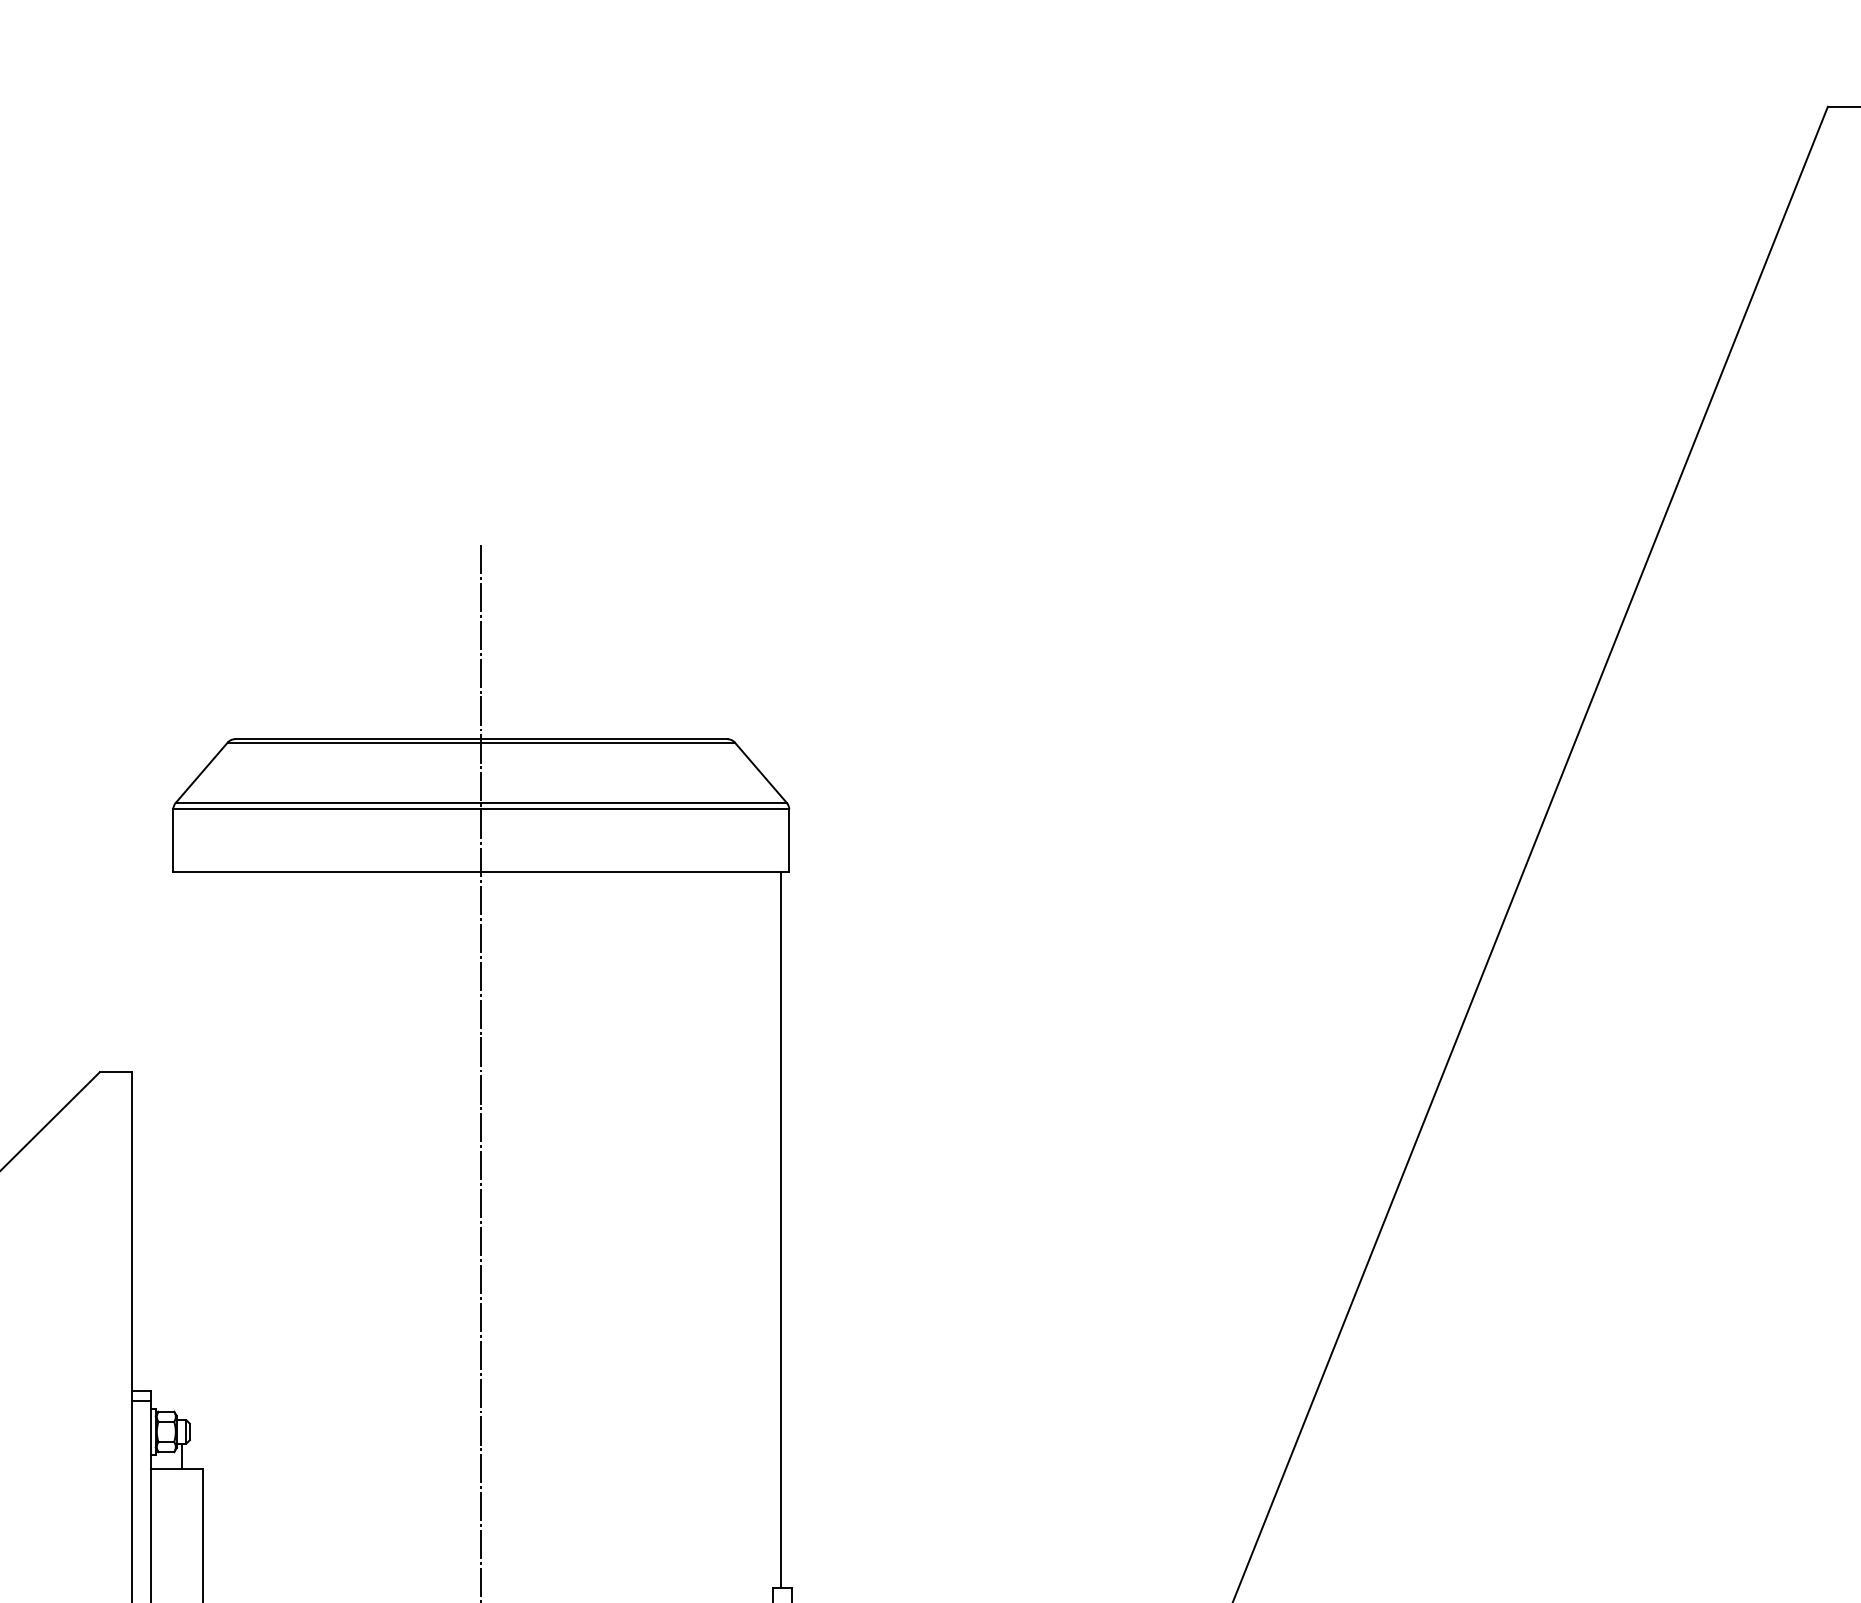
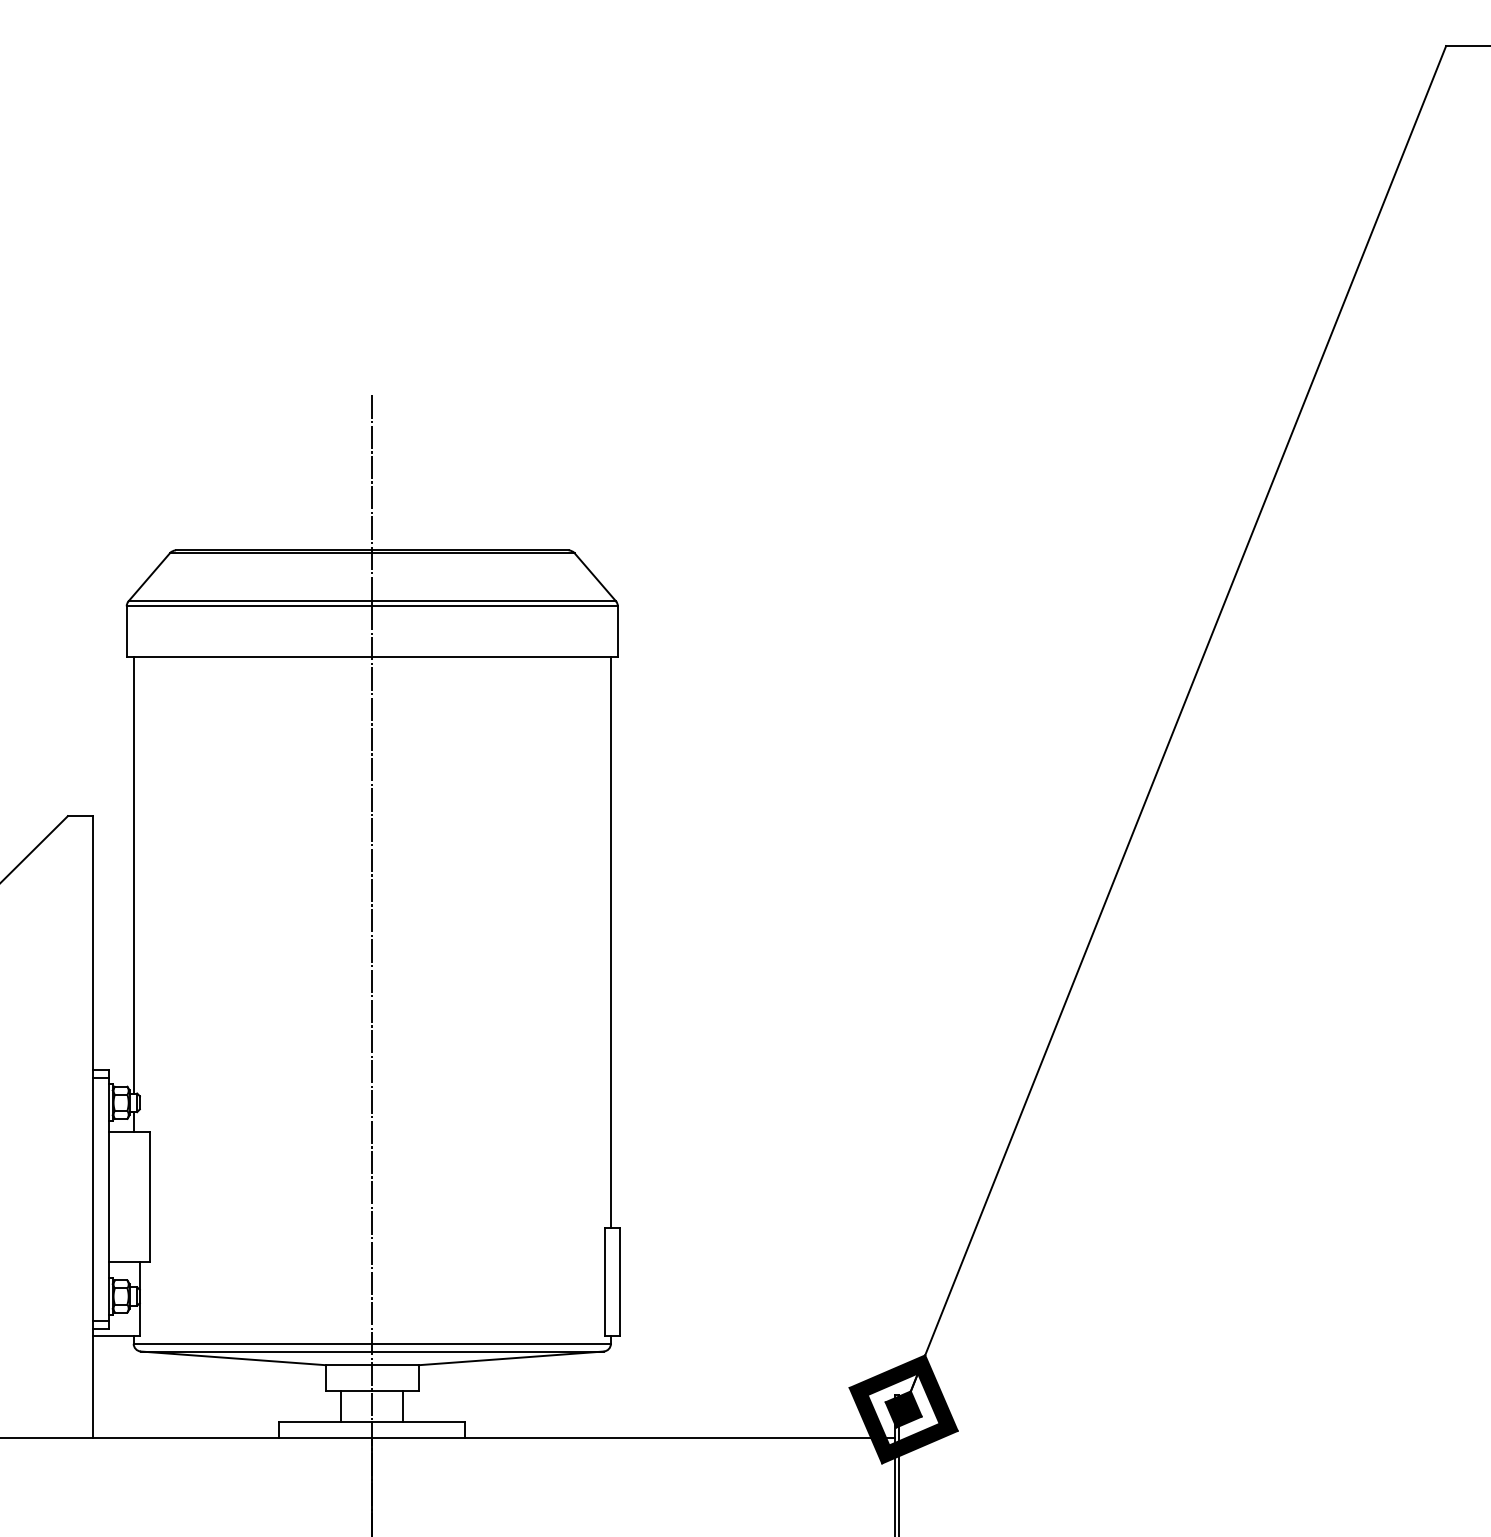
line: (181, 1145) -> (133, 874), added

